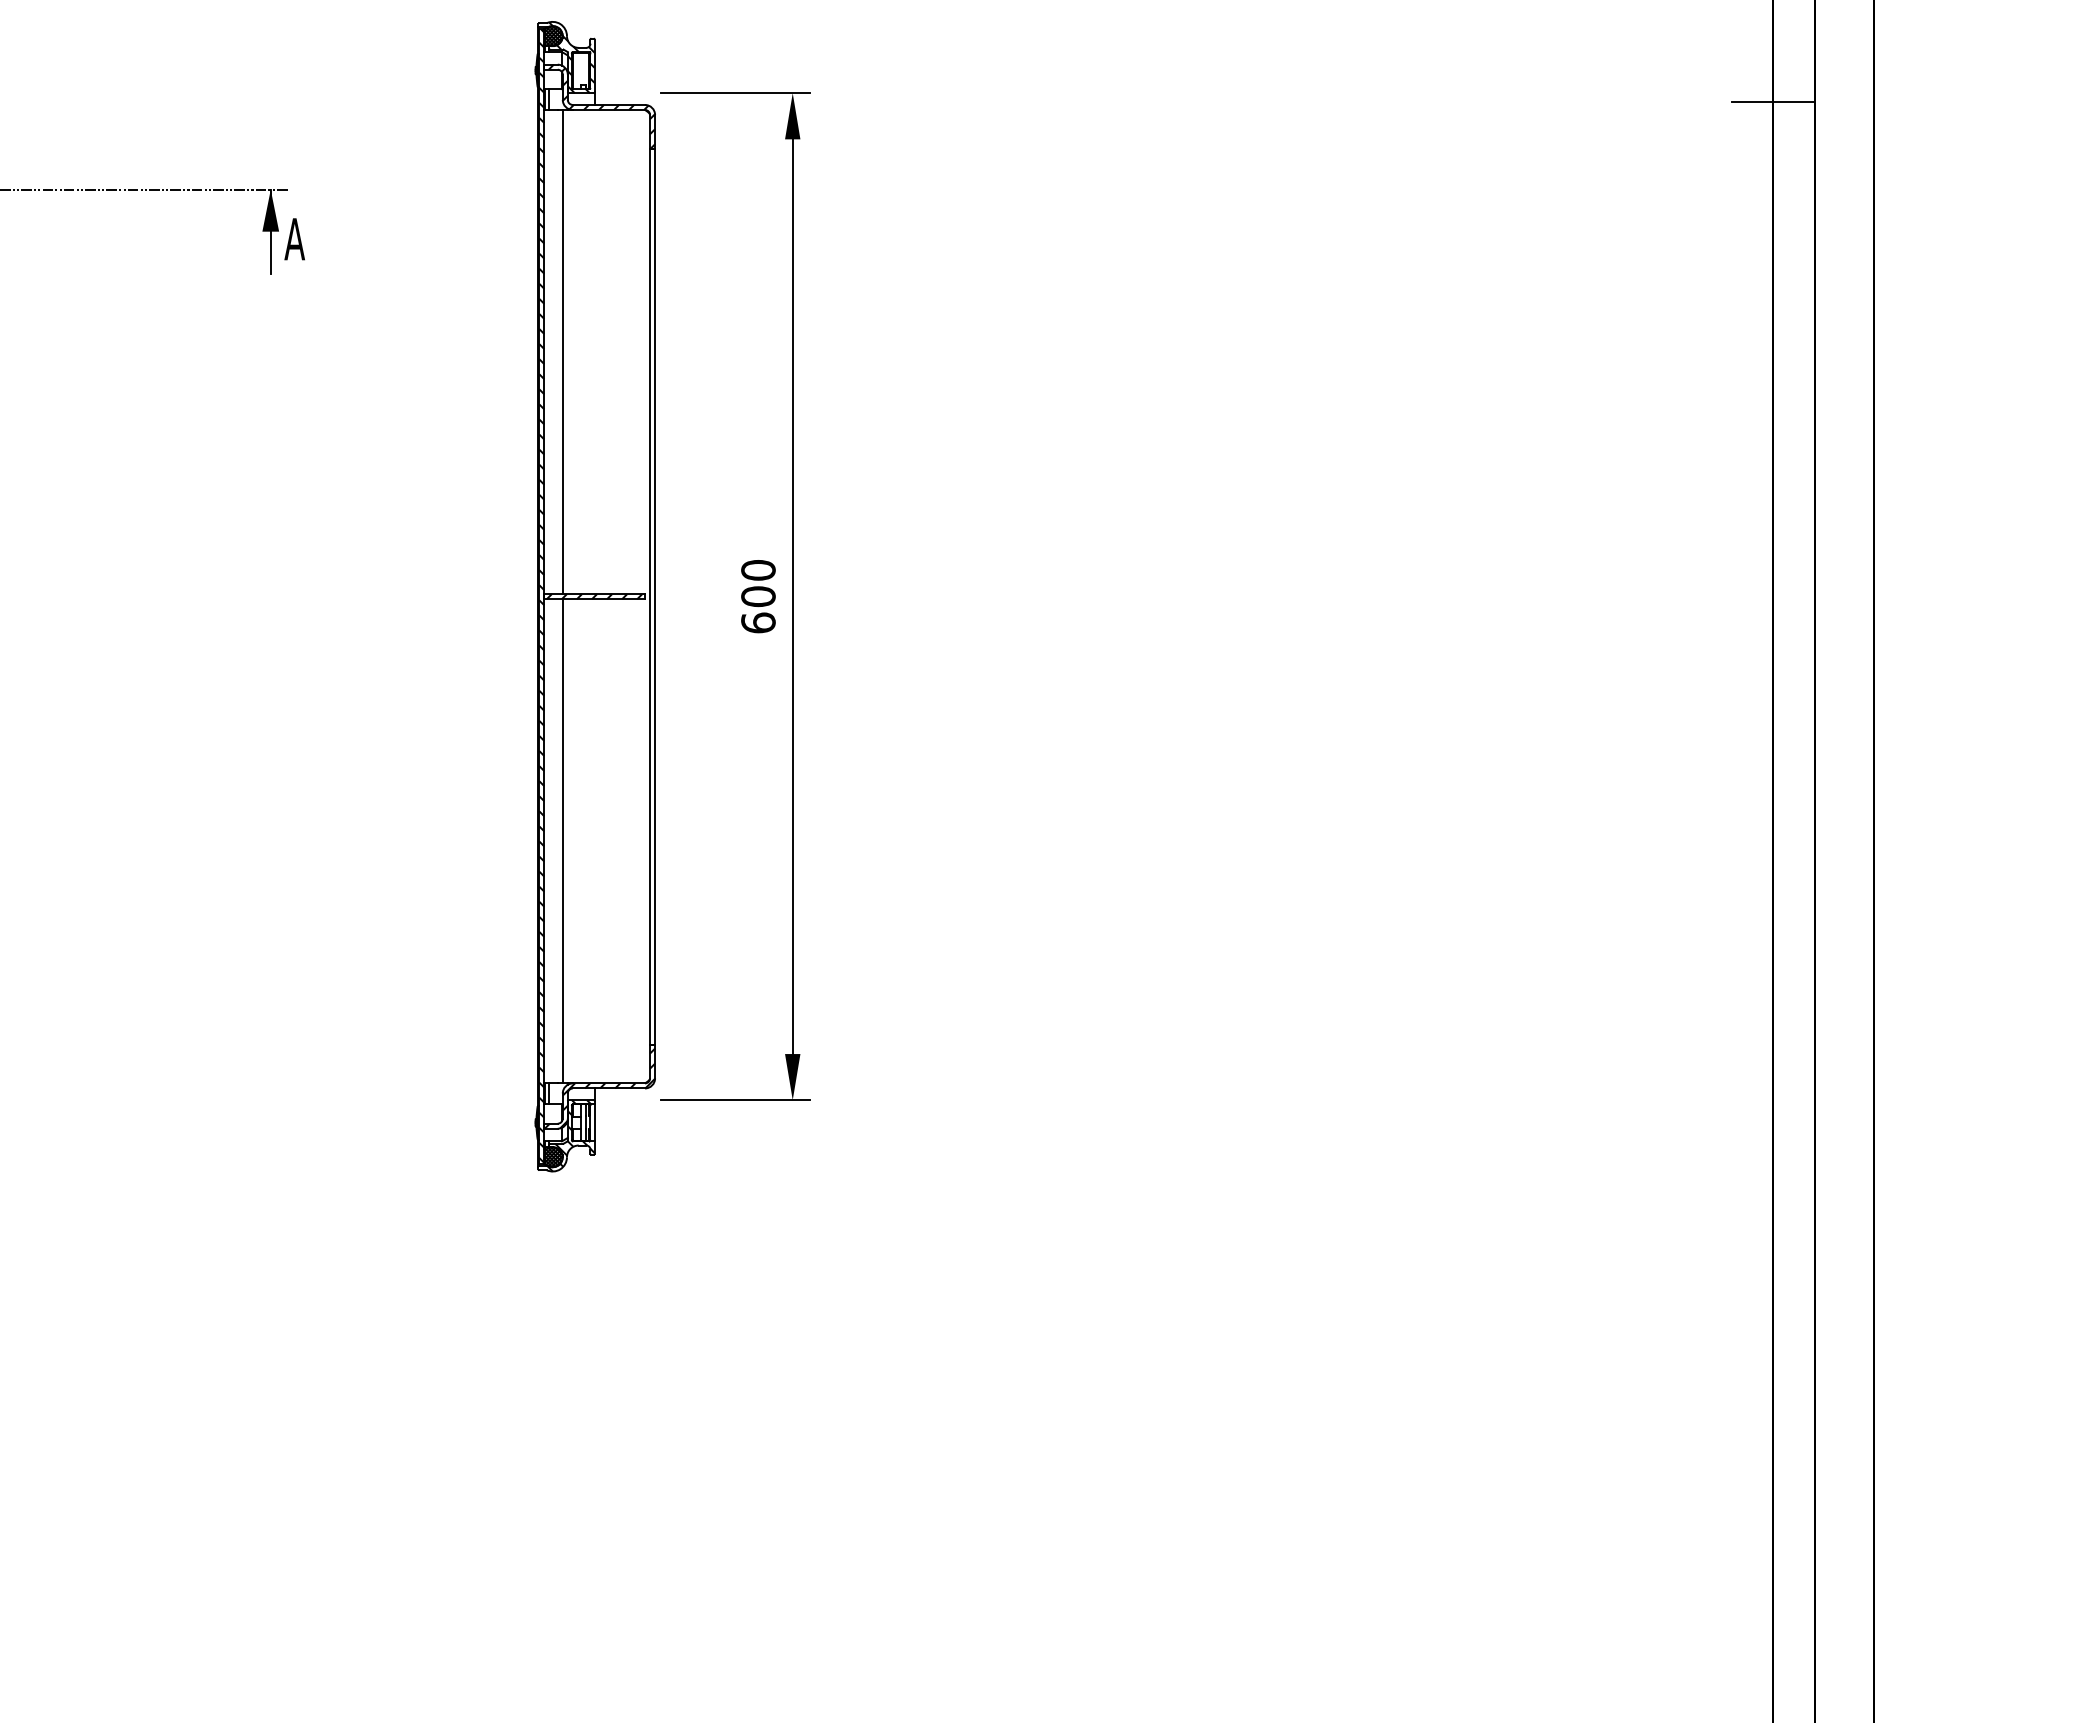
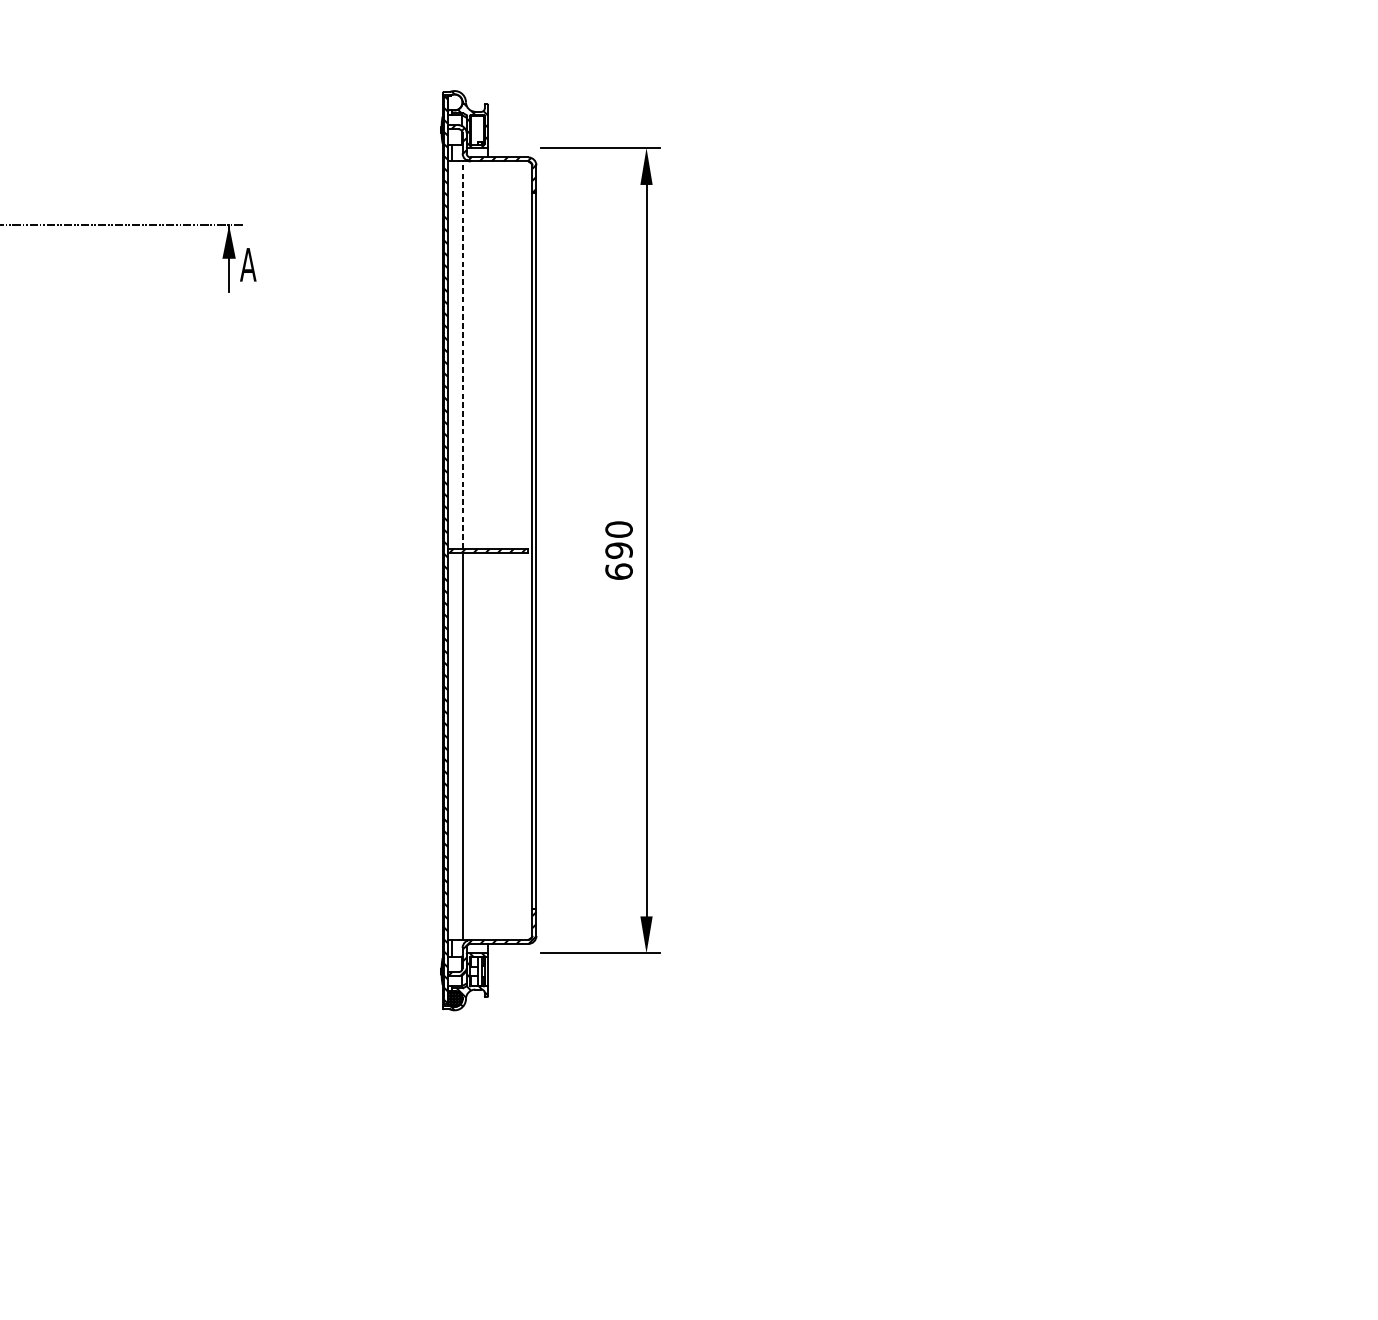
hatch: (553, 36) -> (455, 102), removed
line: (562, 351) -> (462, 354), solid -> dashed
text: (758, 596) -> (619, 550), 600 -> 690

